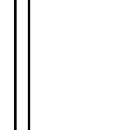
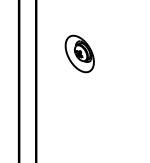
part: (63, 42) -> (79, 53), added

